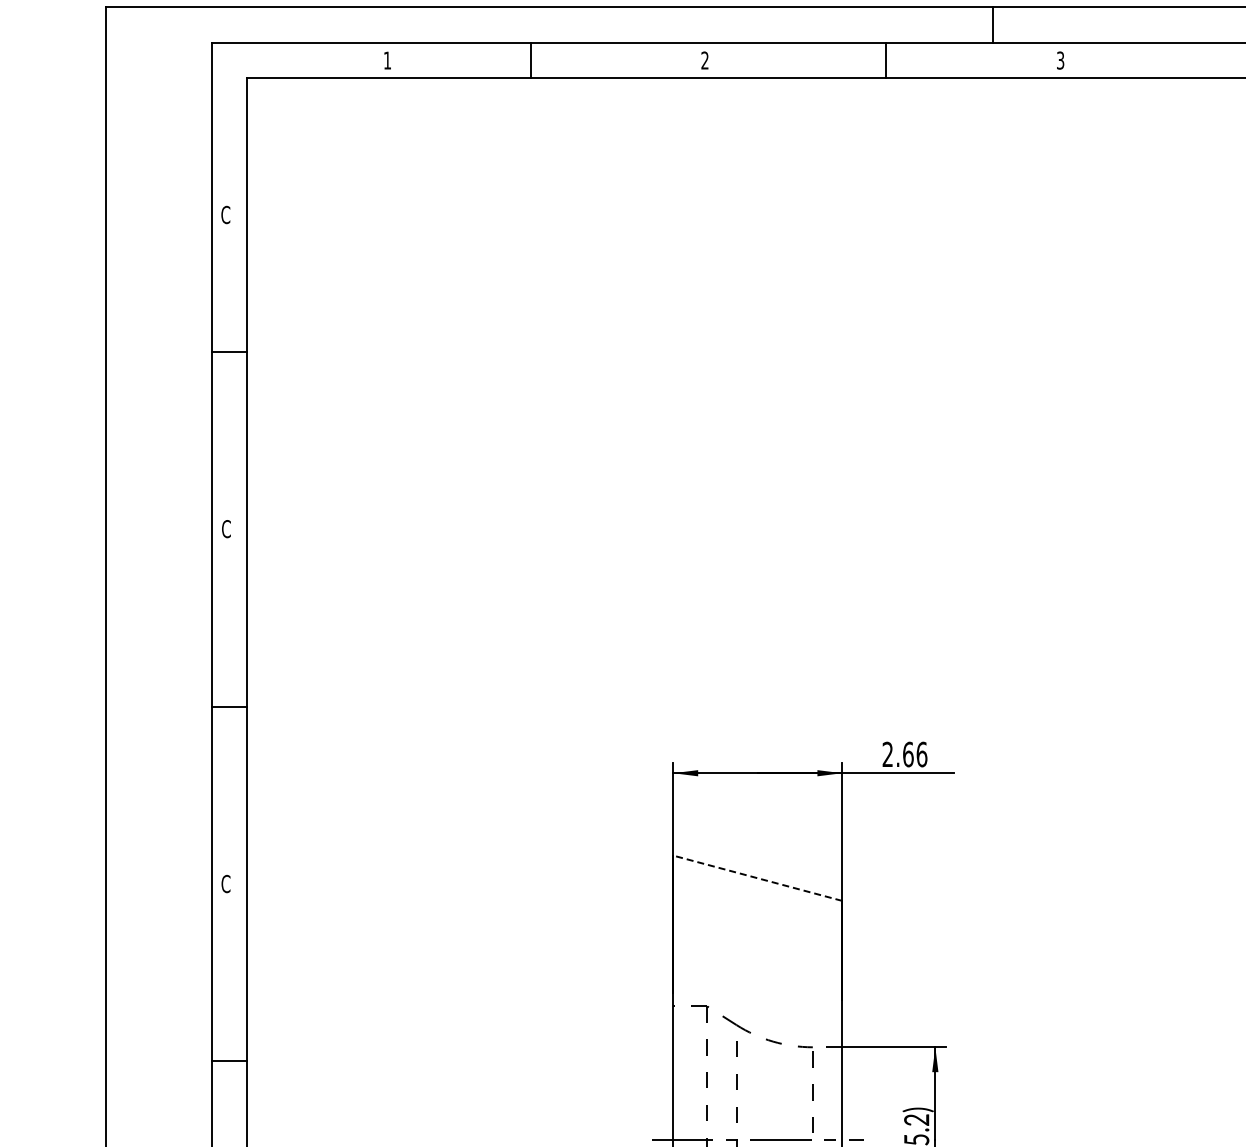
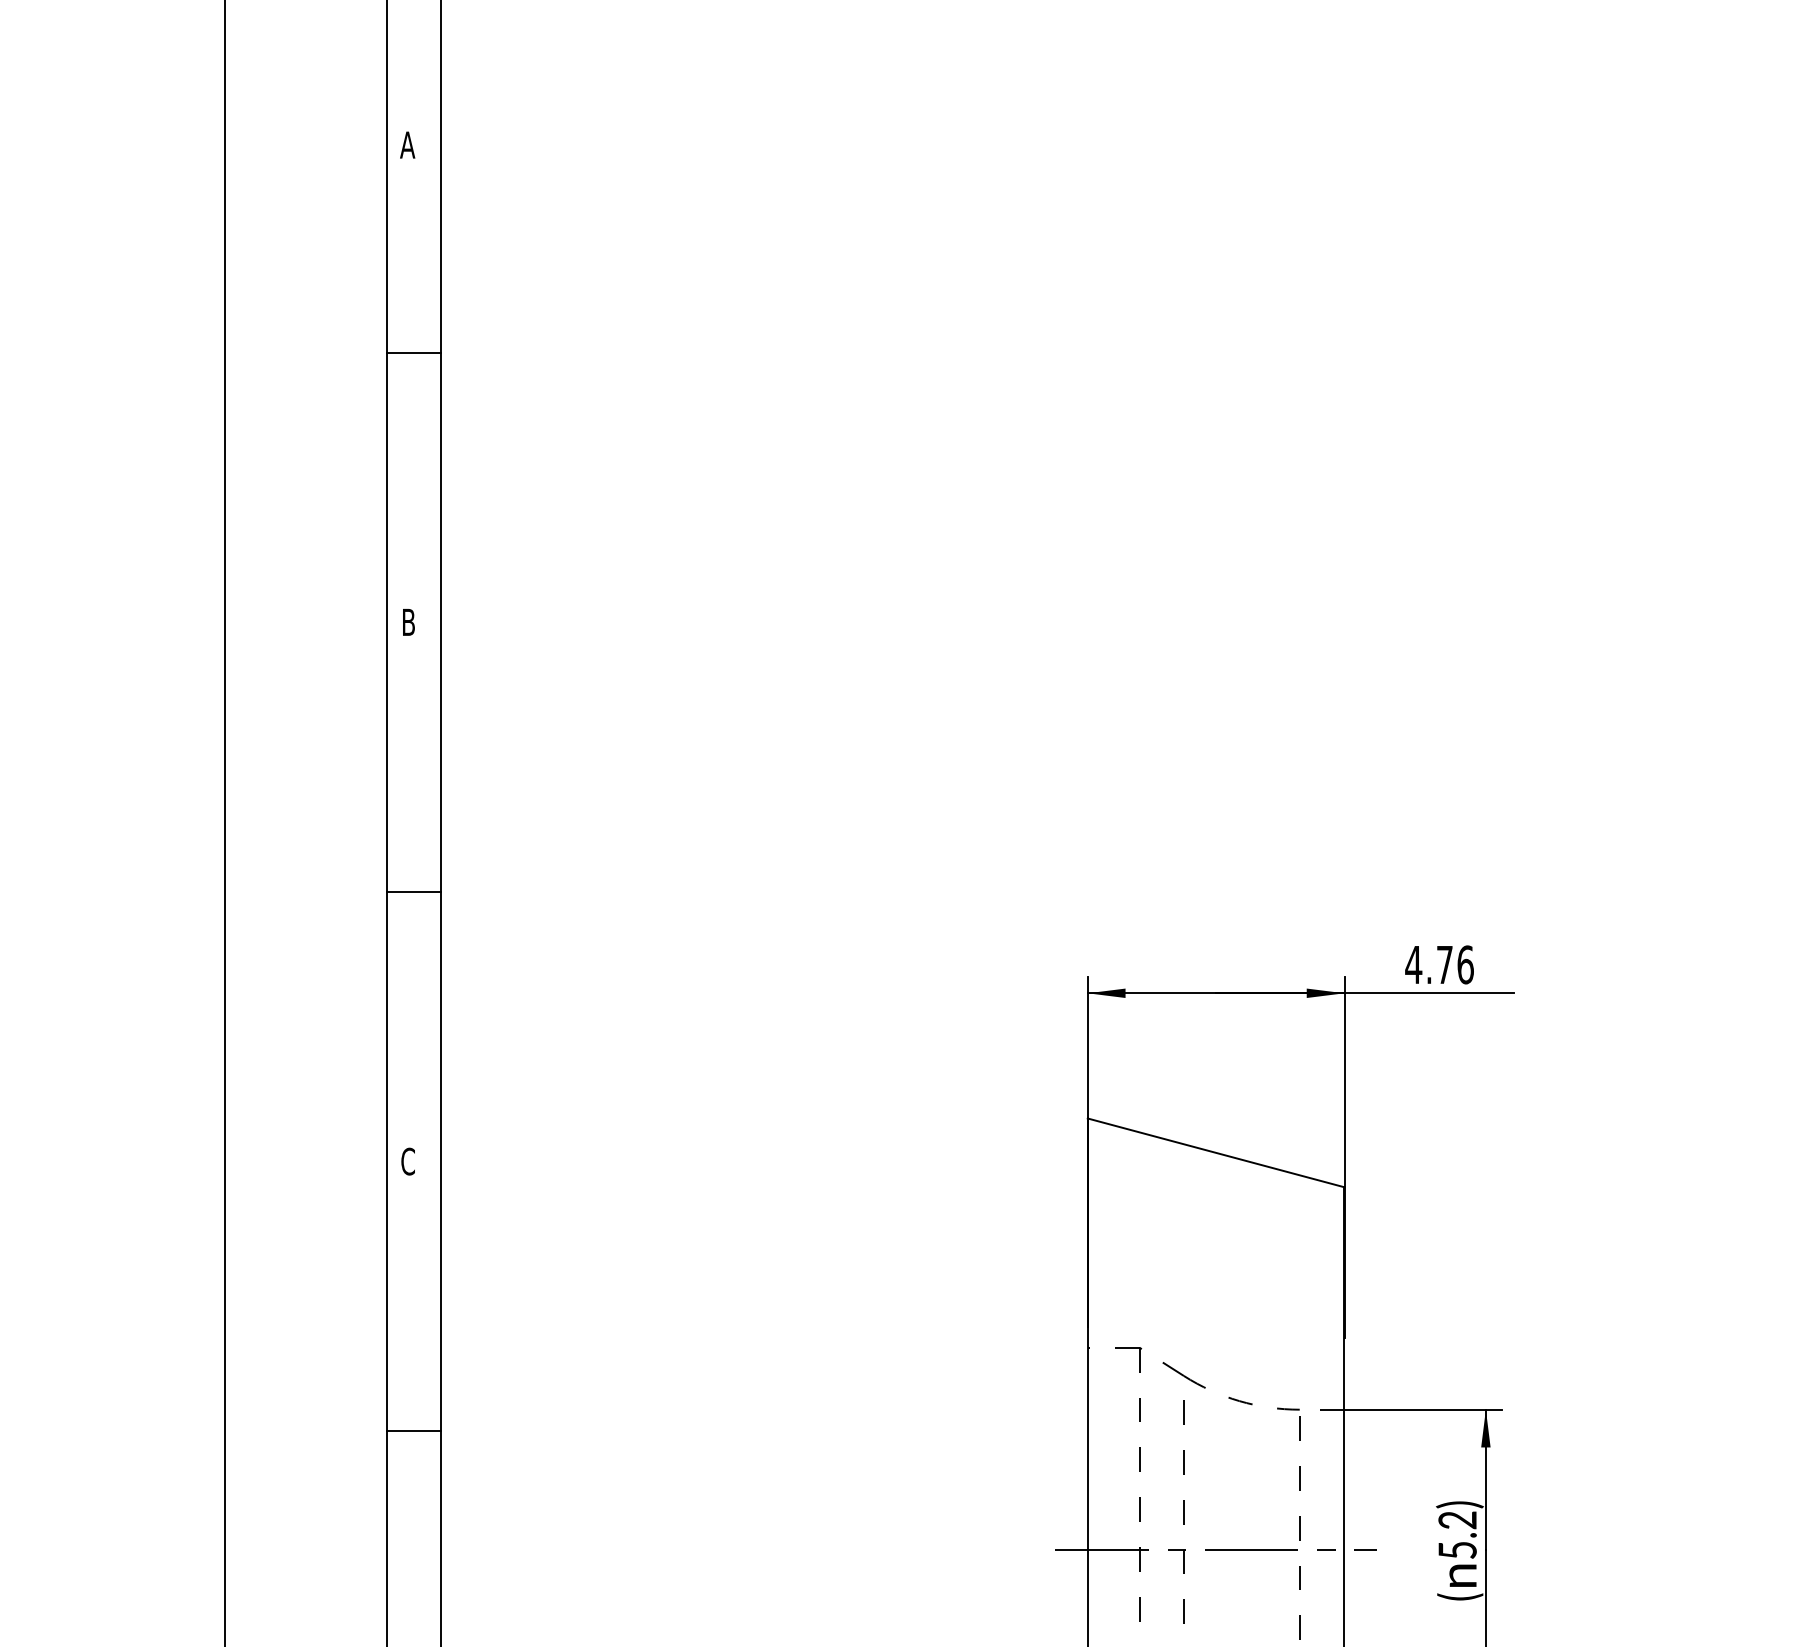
text: (225, 214) -> (407, 144), C -> A
text: (226, 529) -> (408, 622), C -> B
text: (897, 754) -> (1428, 964), 2.66 -> 4.76
line: (757, 878) -> (1215, 1153), dashed -> solid

